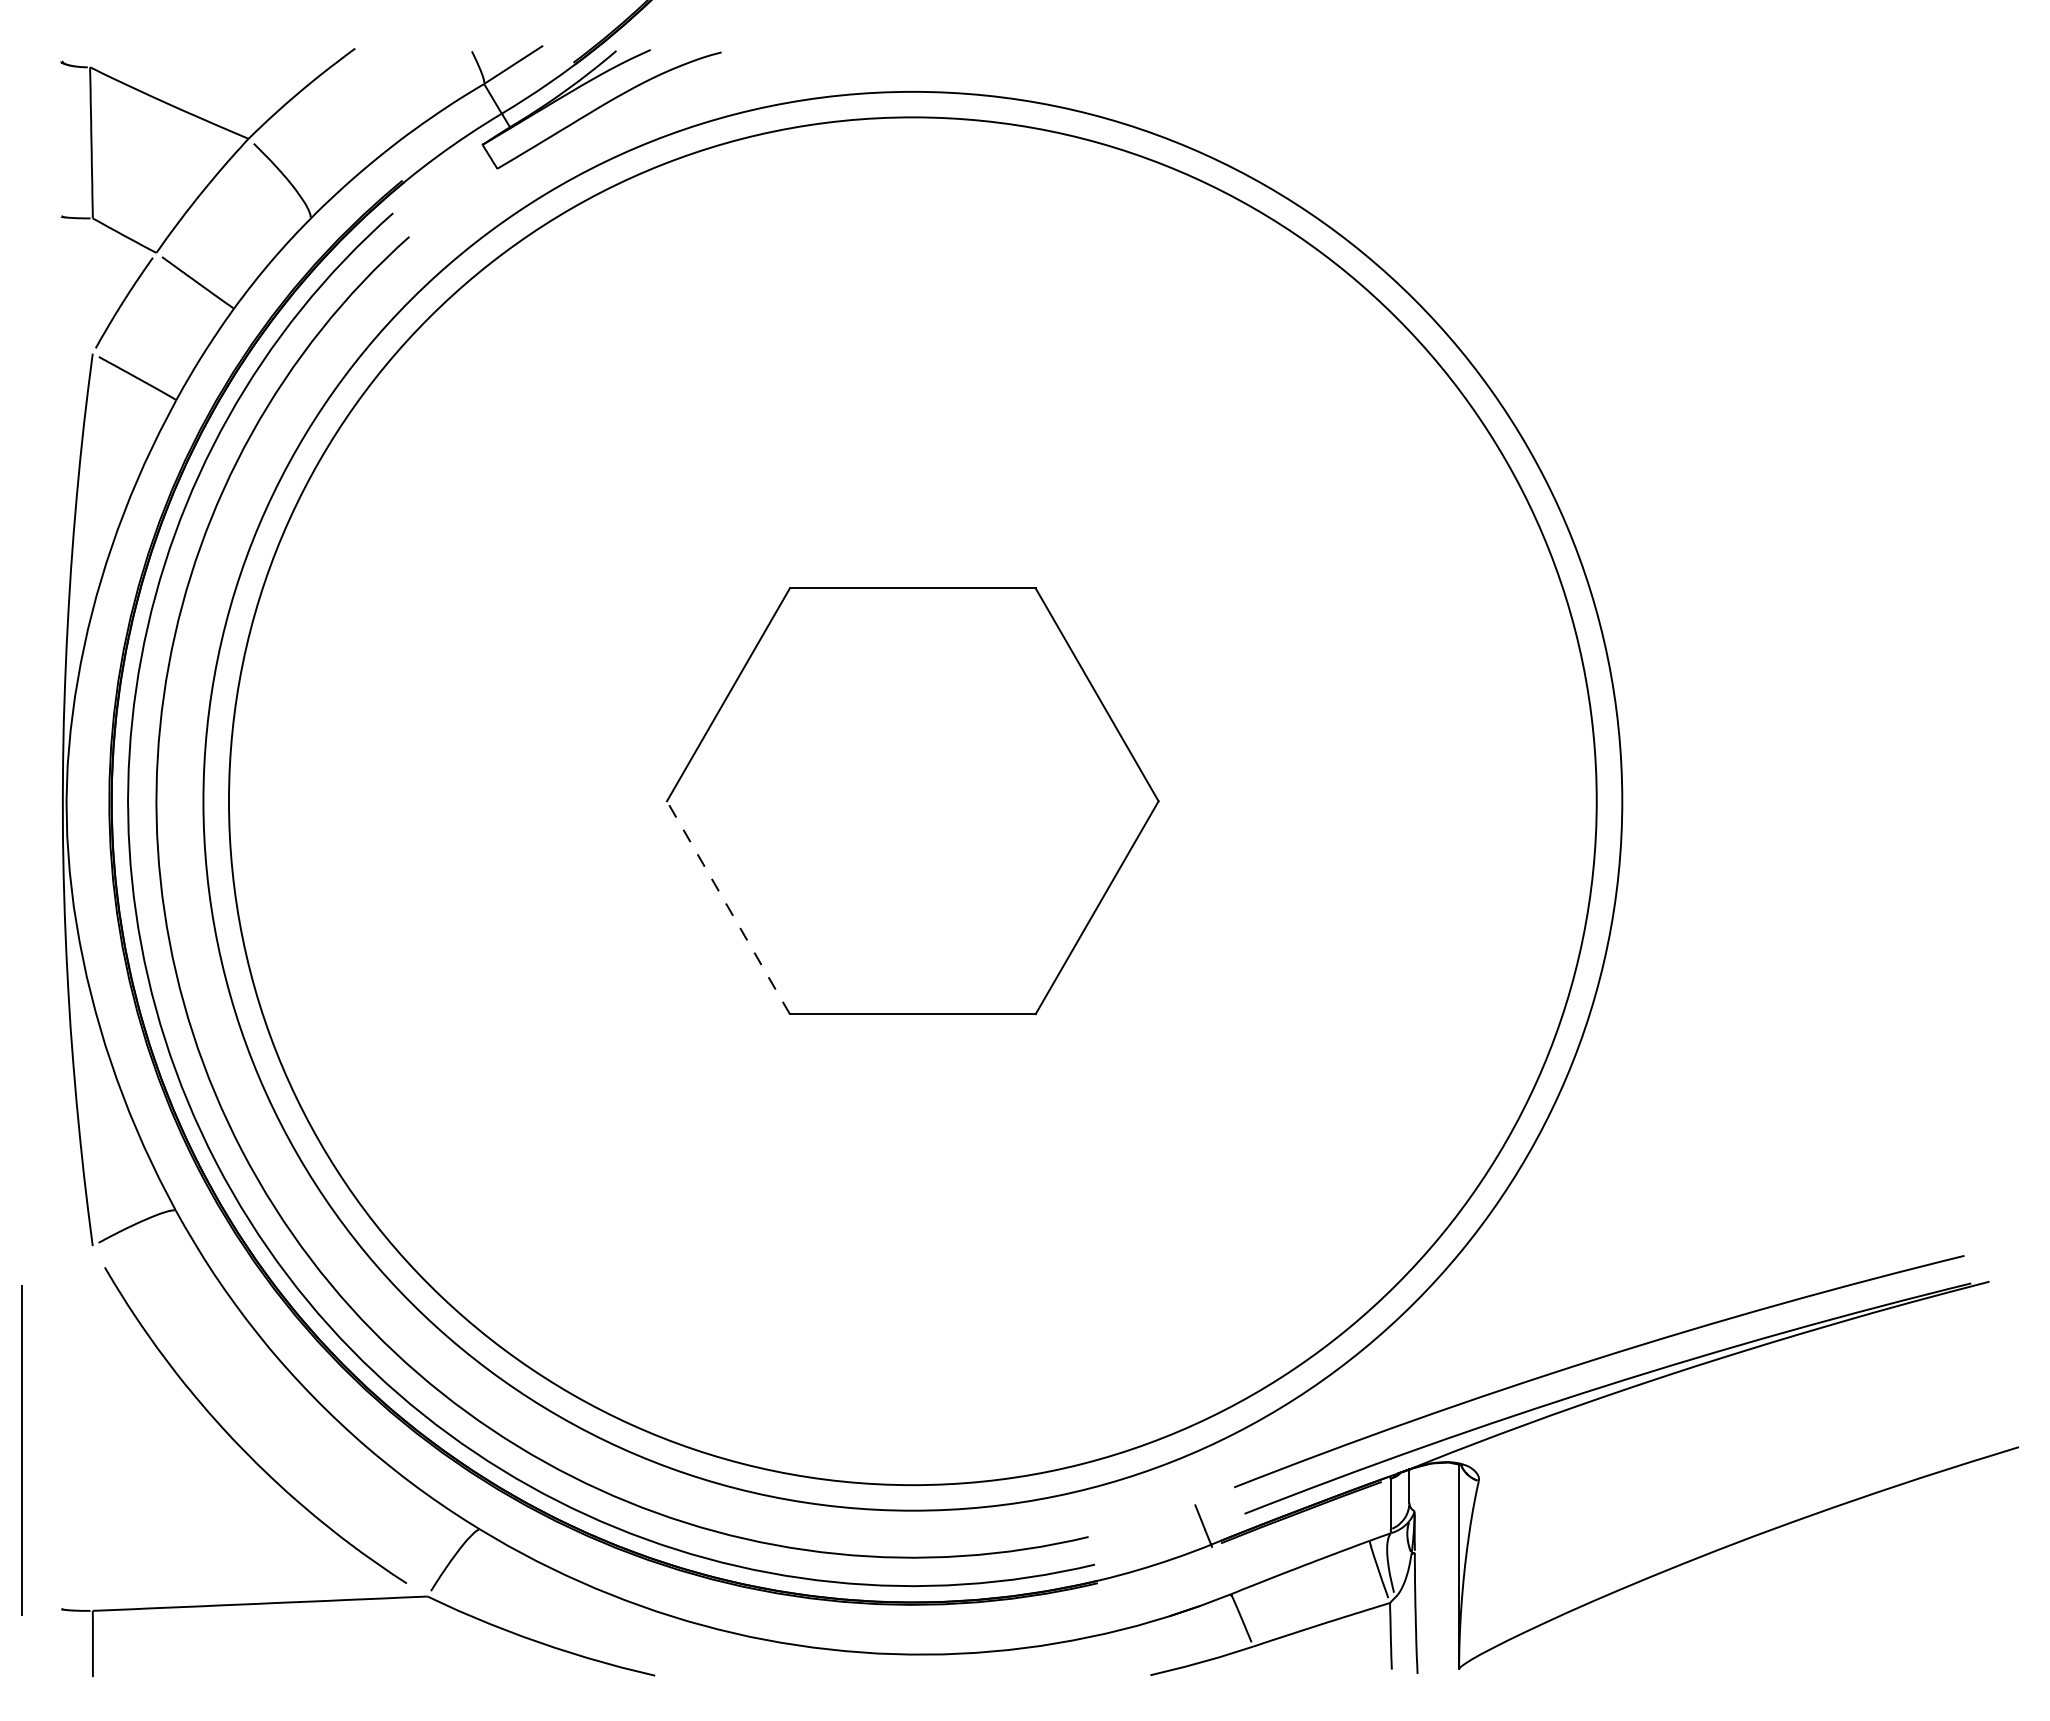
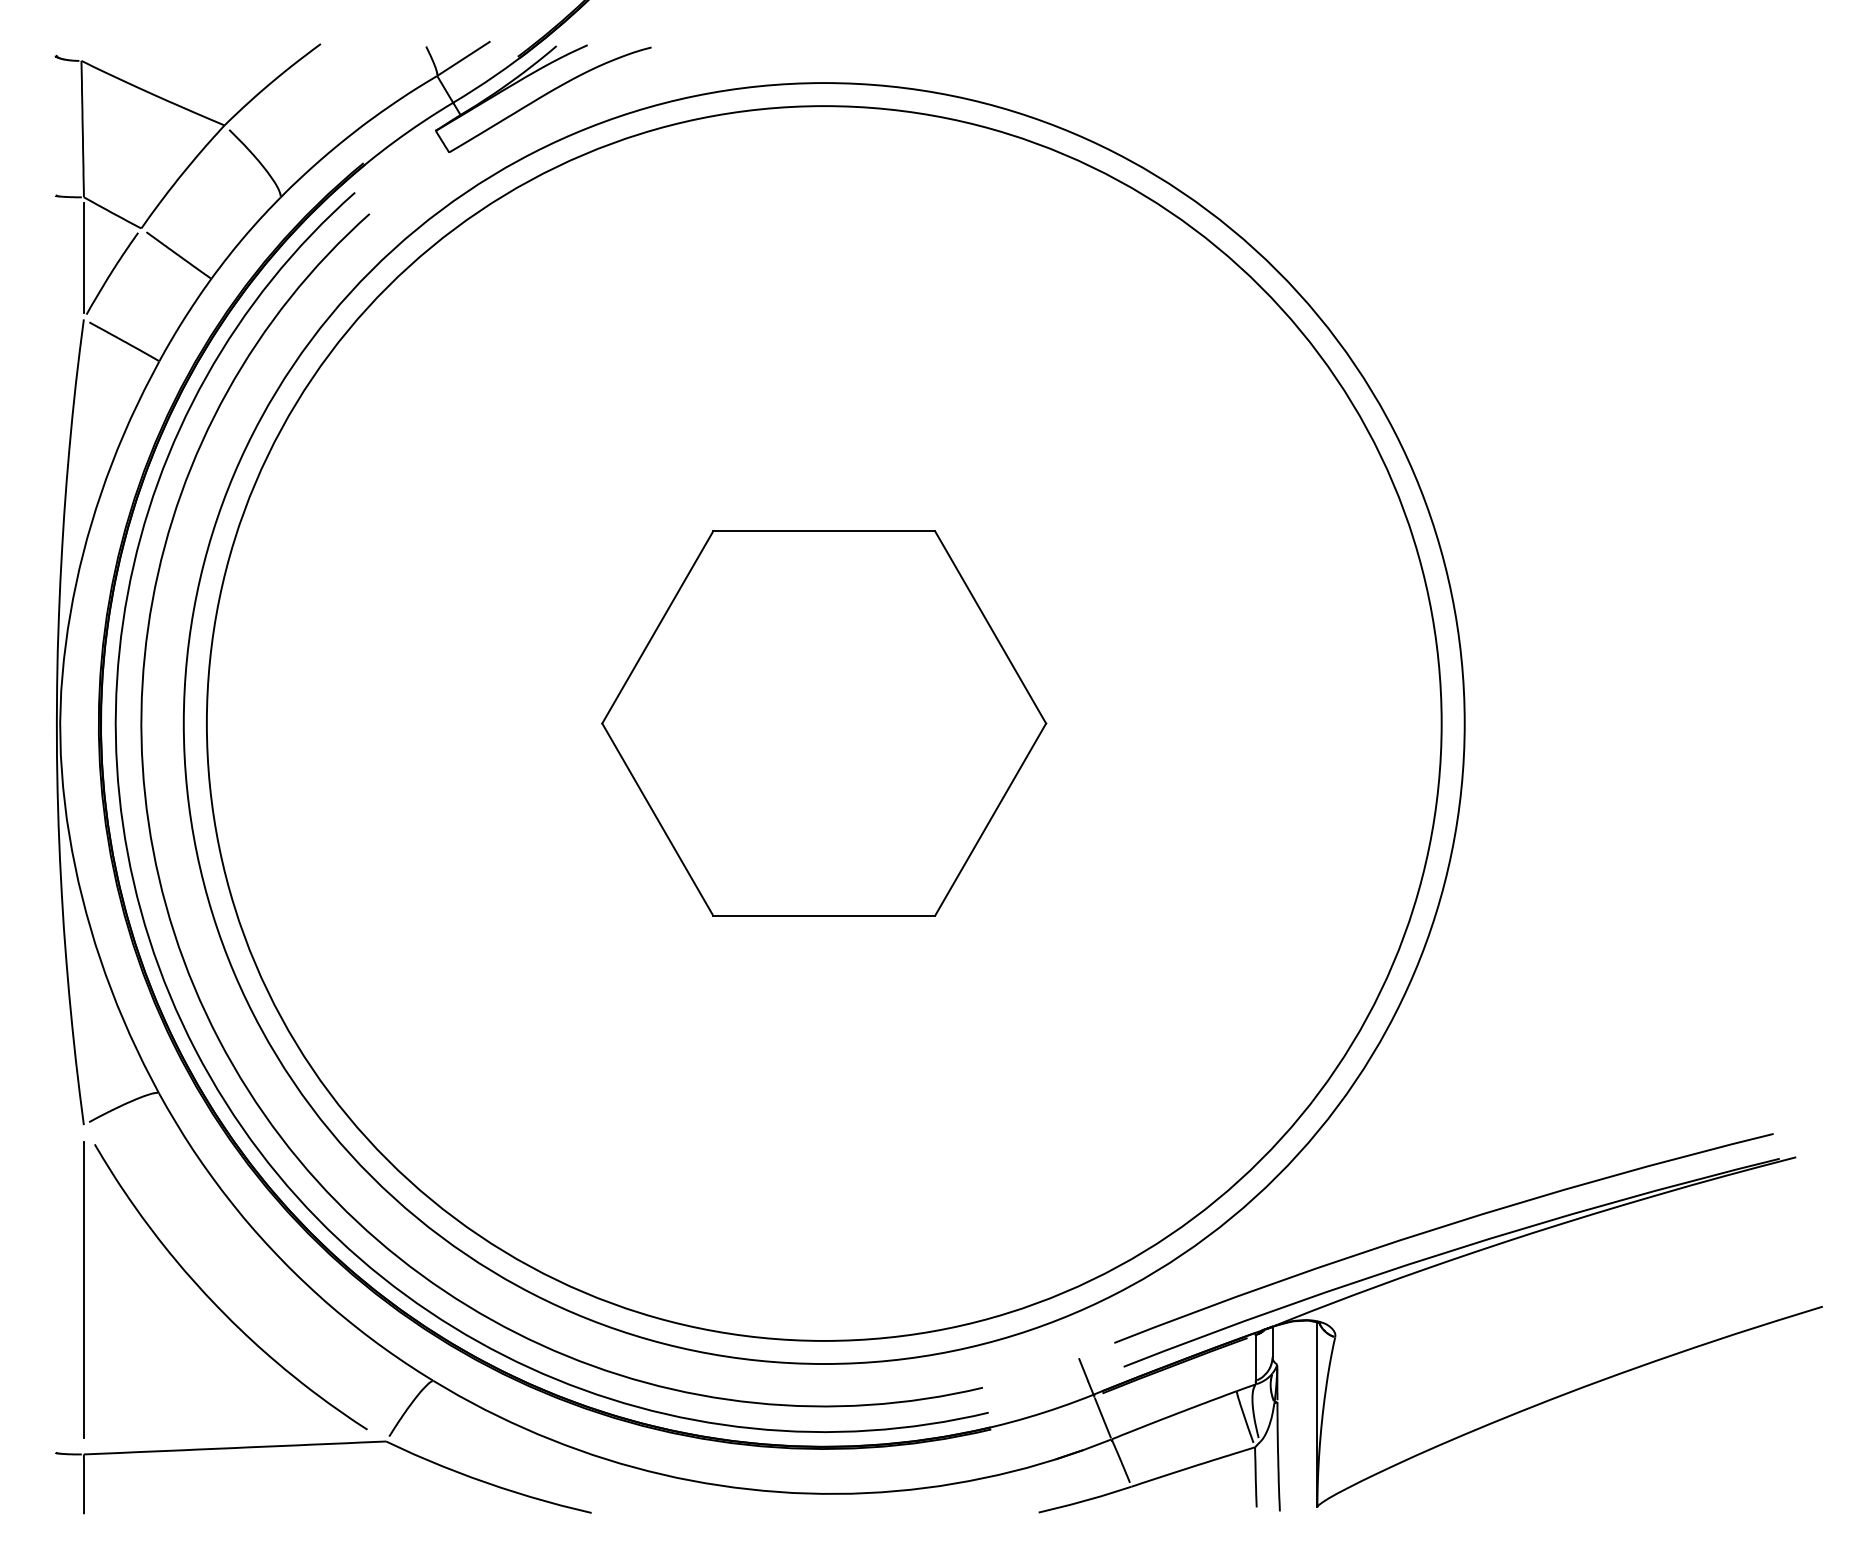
line: (92, 285) -> (83, 257), added
line: (728, 907) -> (657, 819), dashed -> solid
line: (21, 1450) -> (83, 1289), moved
line: (1221, 1570) -> (1102, 1417), added

